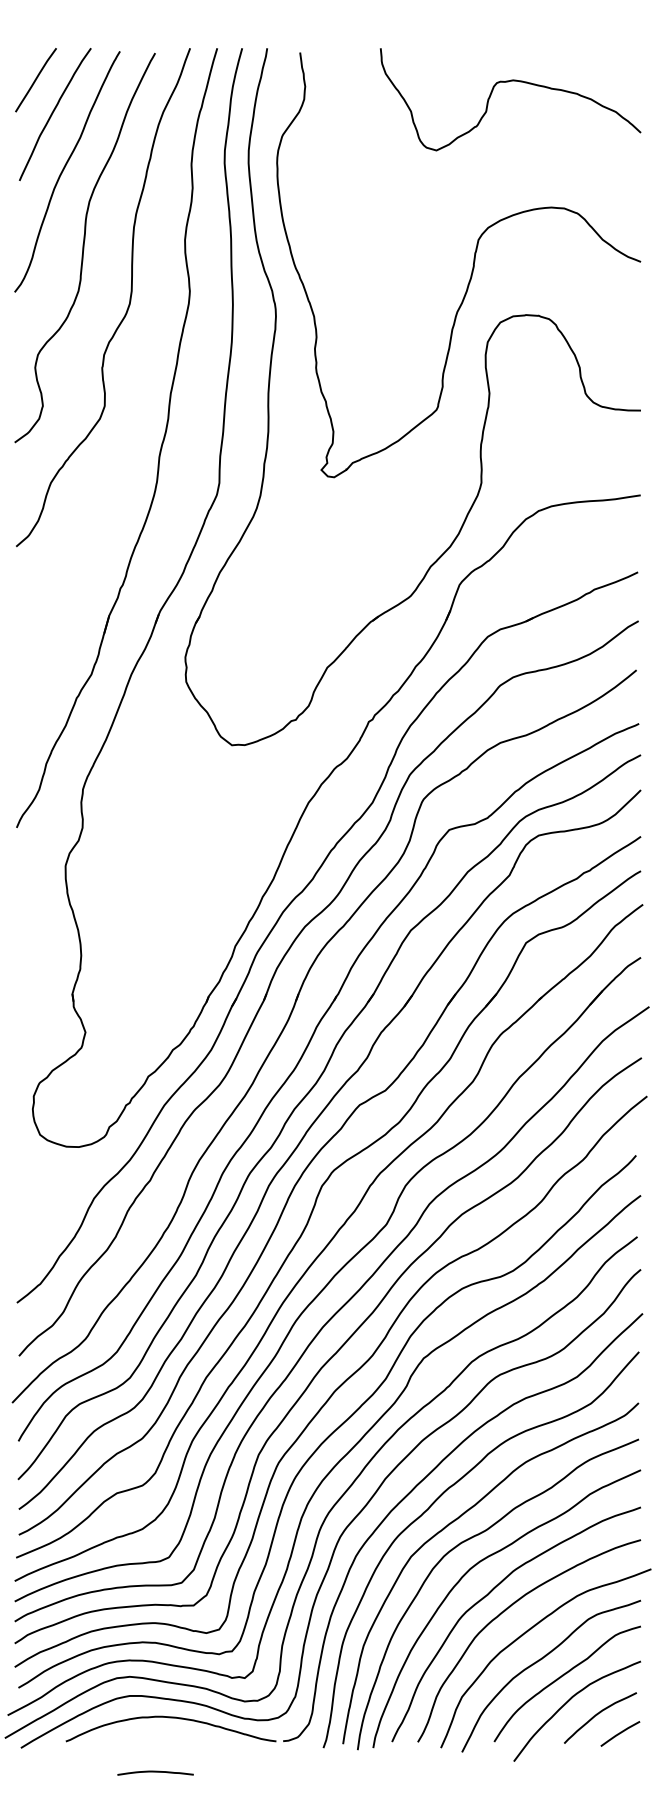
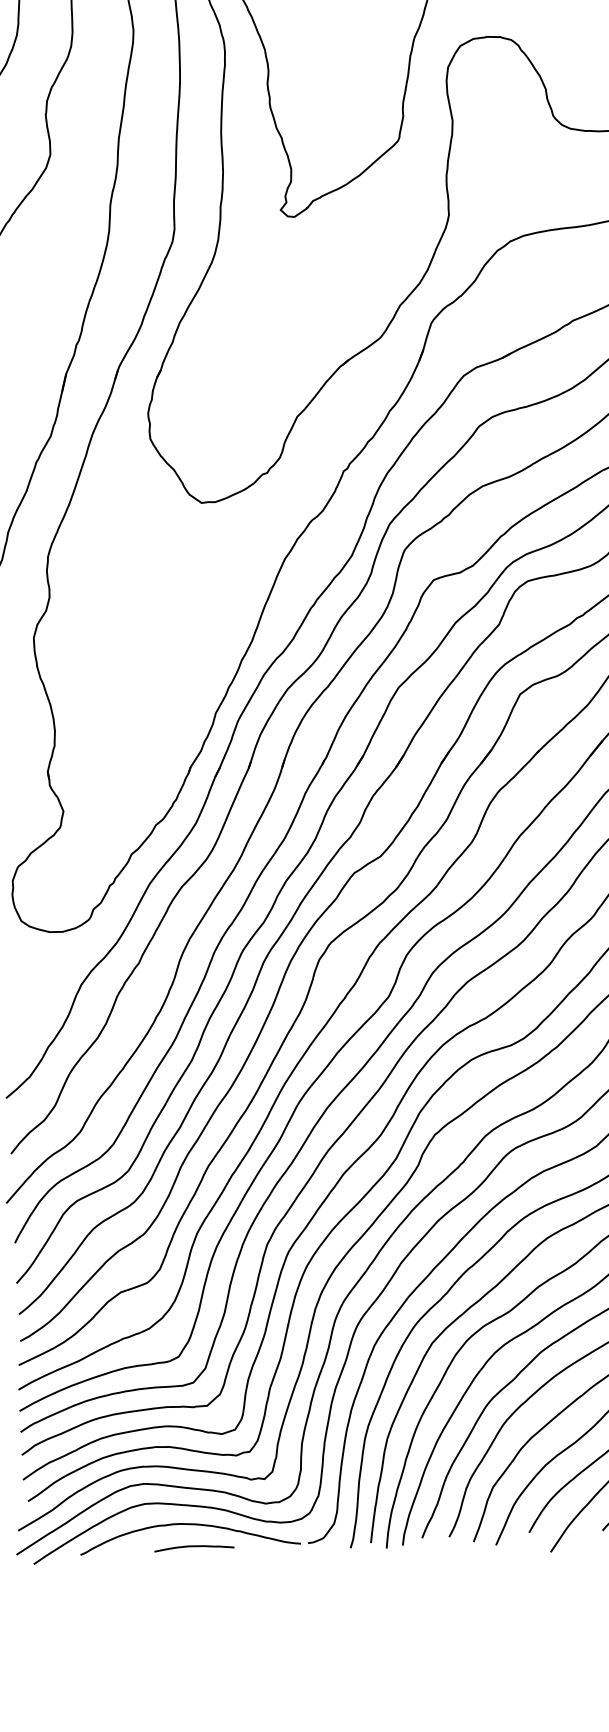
curve: (155, 1772) -> (194, 1547), moved

